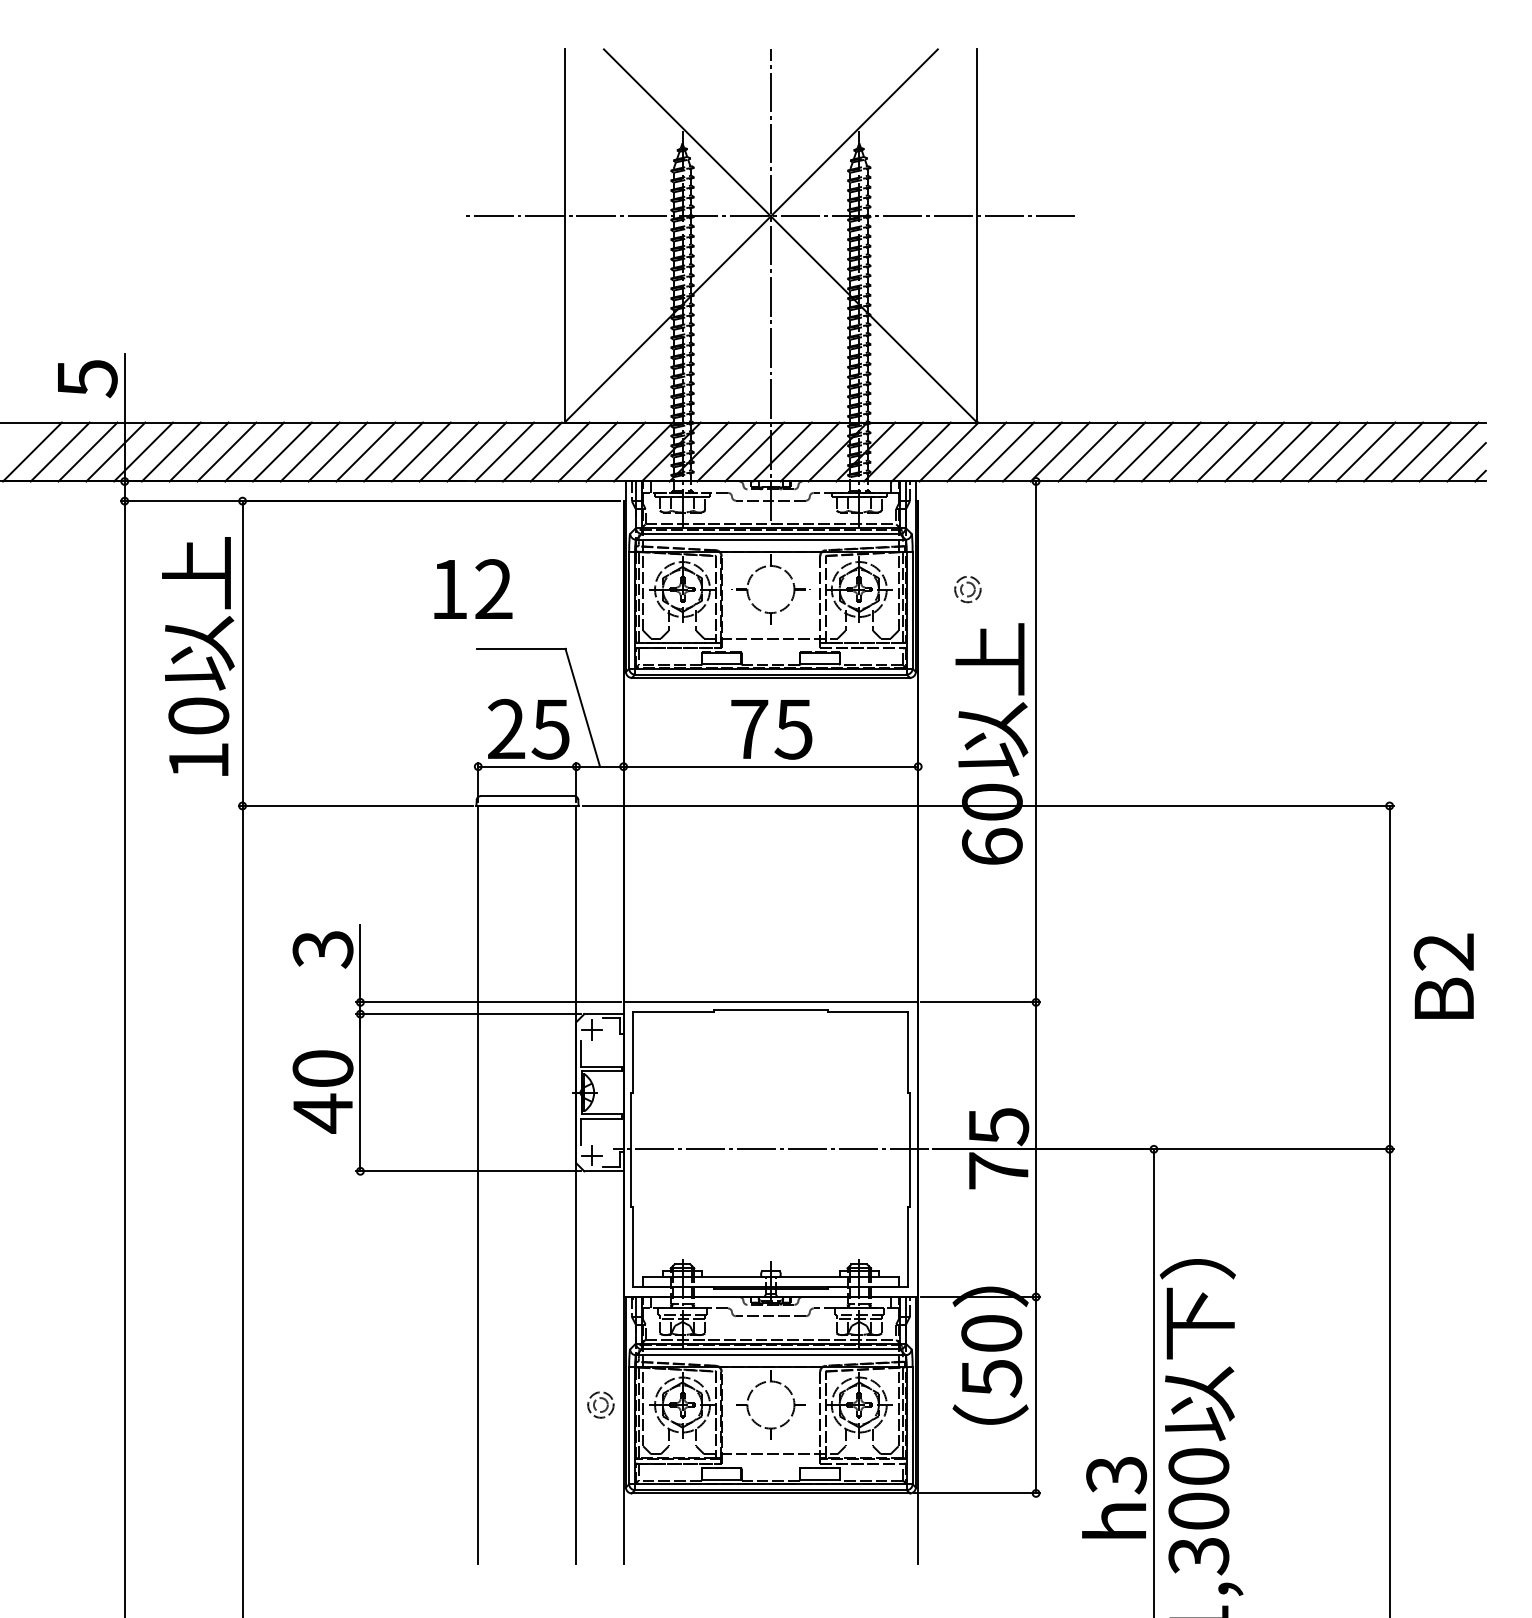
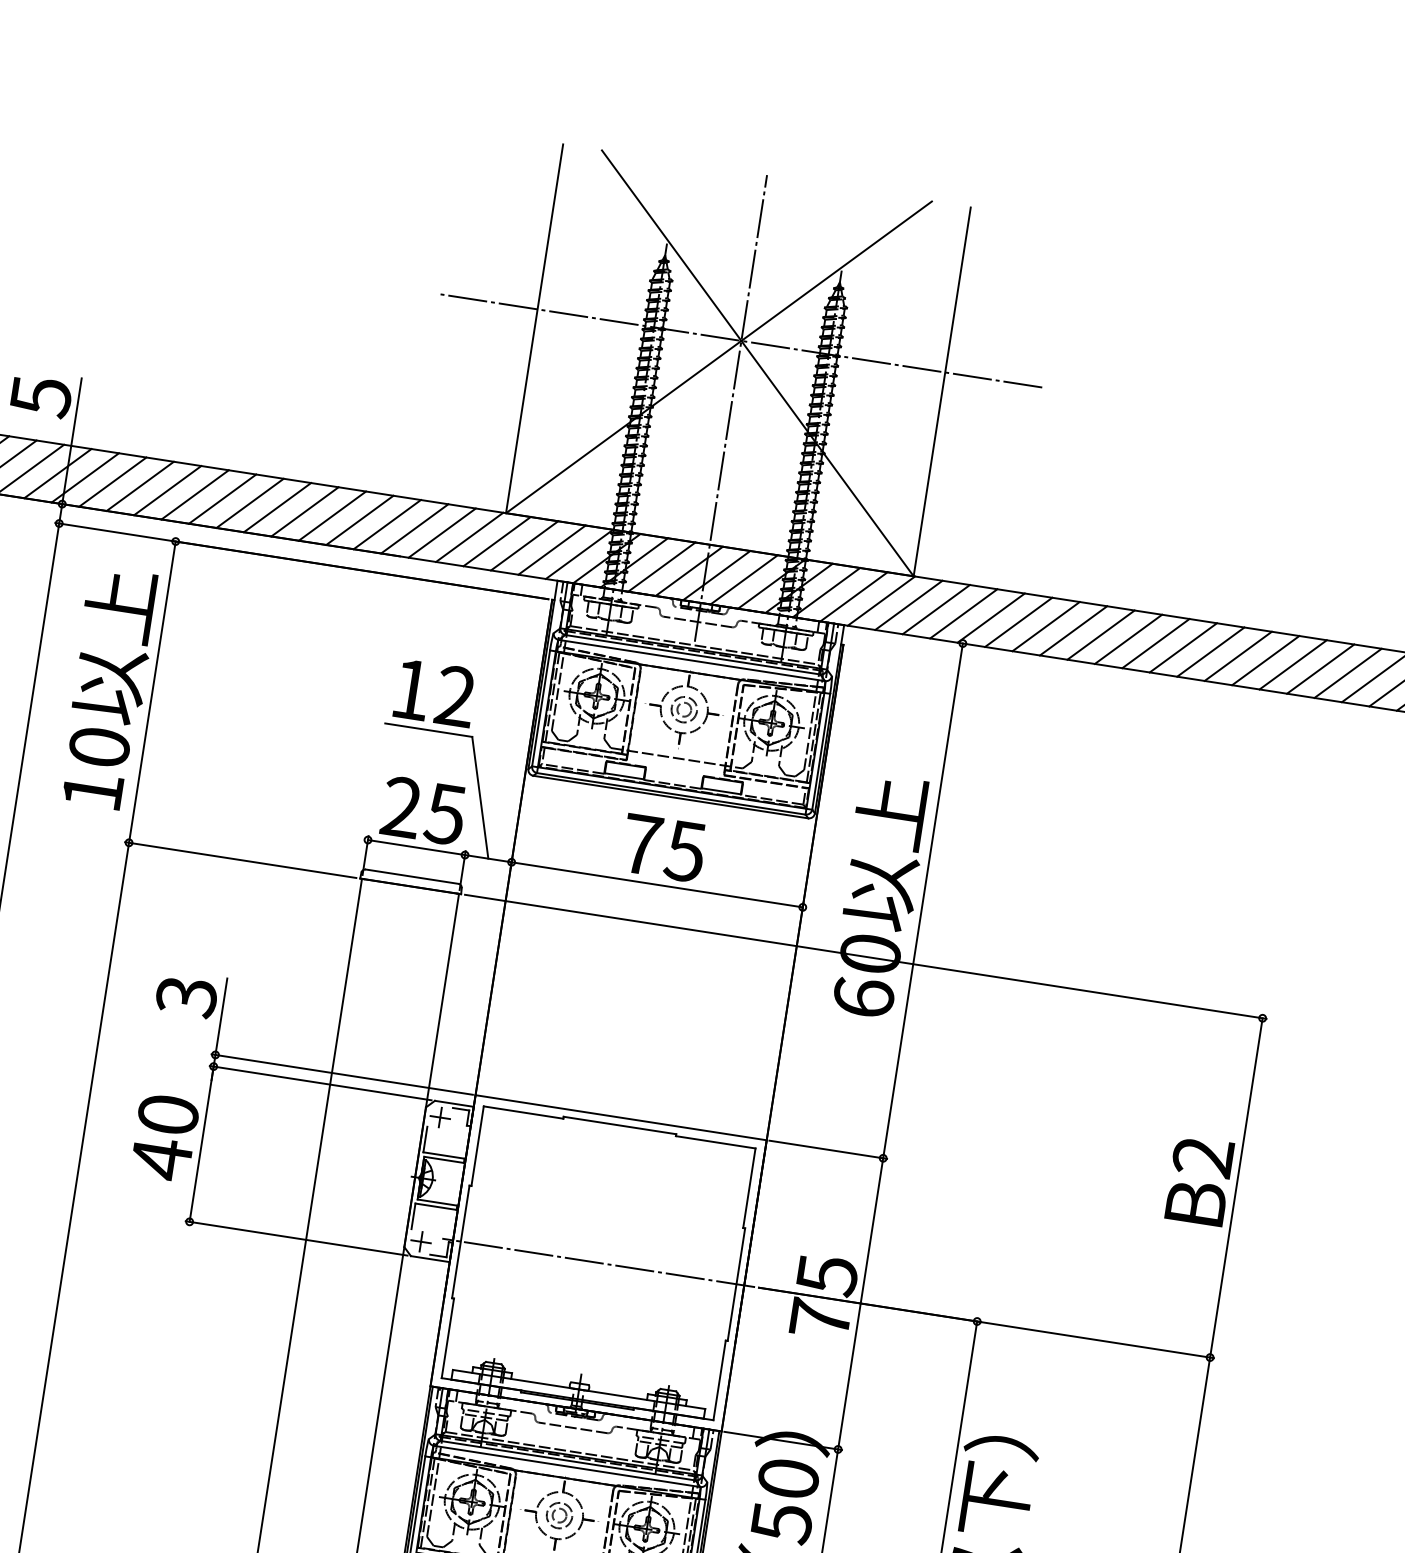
text: (473, 588) -> (435, 692), moved
part: (967, 589) -> (683, 709), moved
text: (1443, 975) -> (1199, 1179), moved
part: (600, 1404) -> (559, 1515), moved

